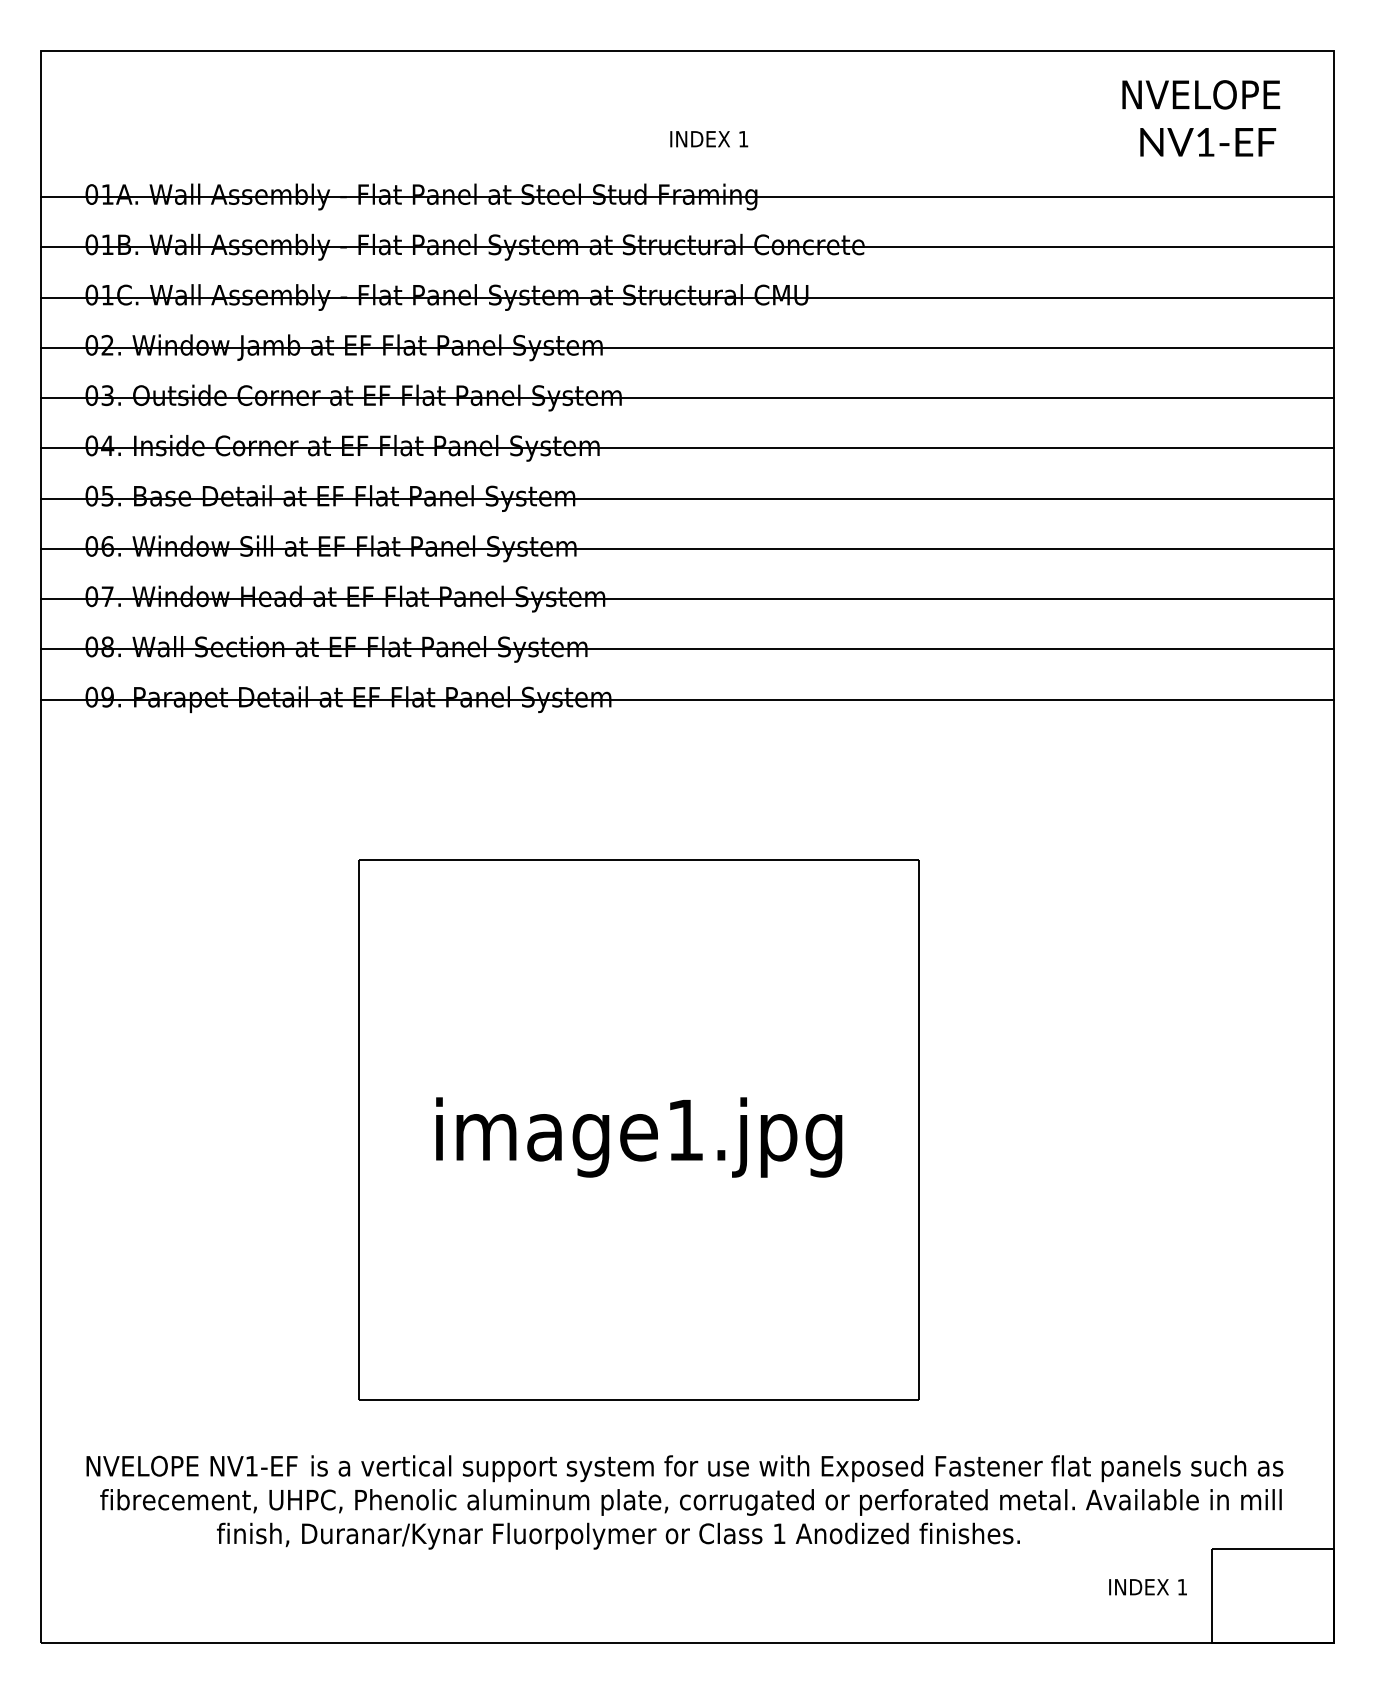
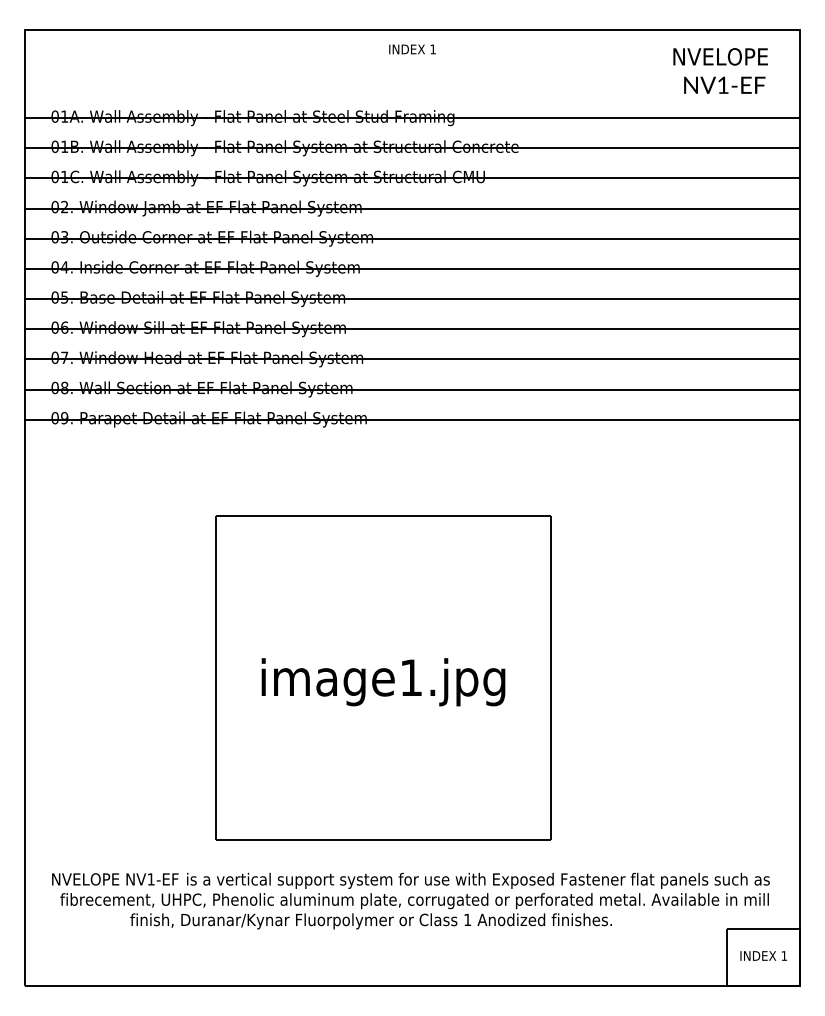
text: (709, 139) -> (412, 49), moved
text: (1147, 1586) -> (763, 955), moved

